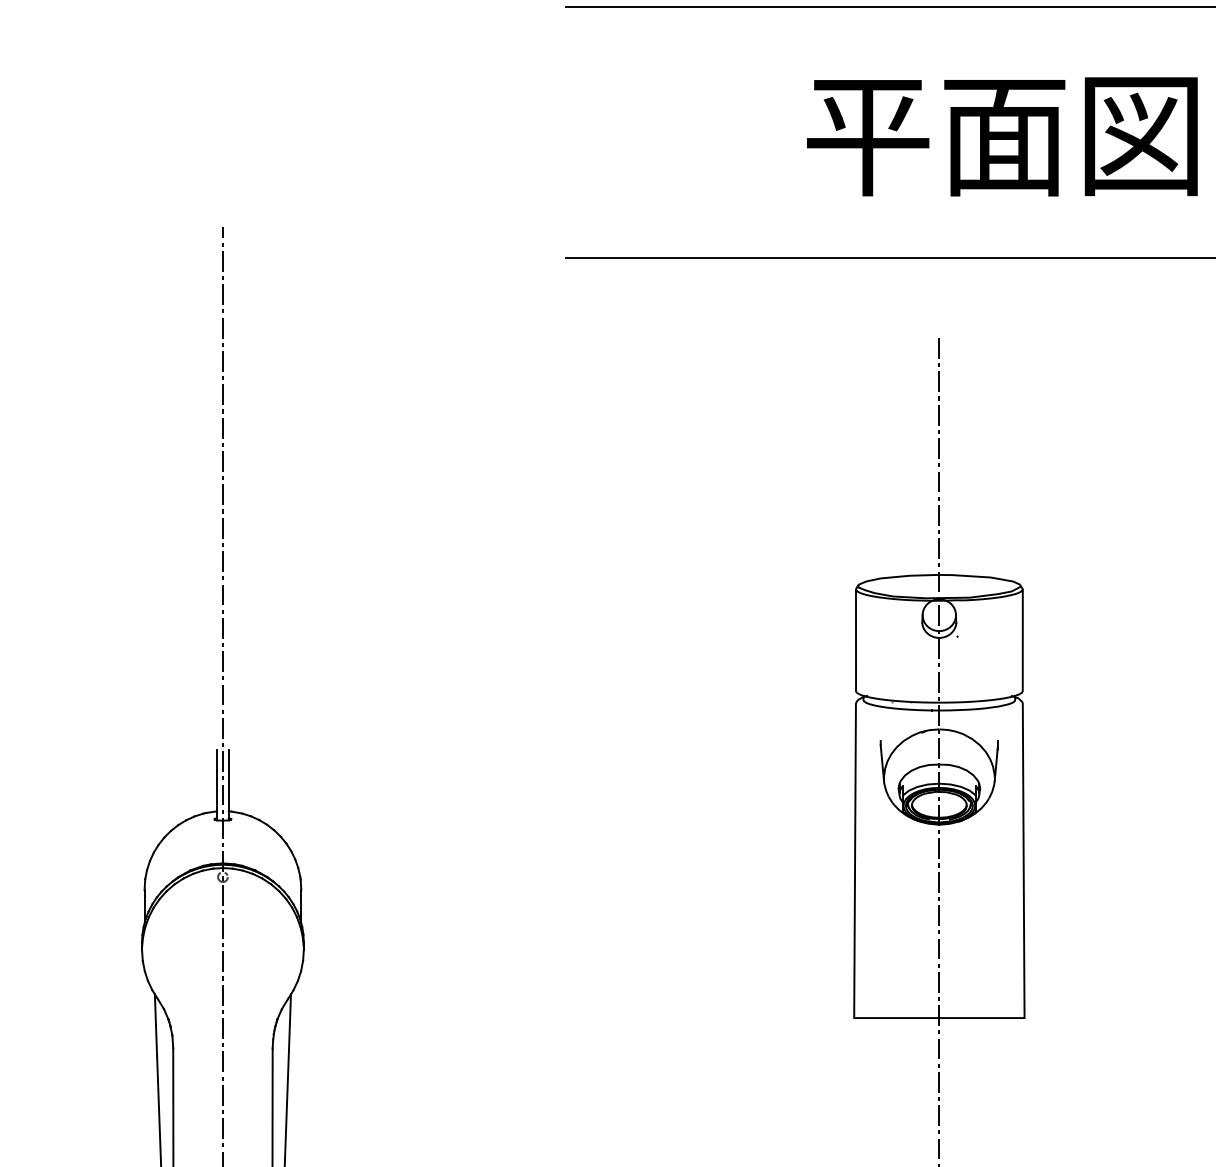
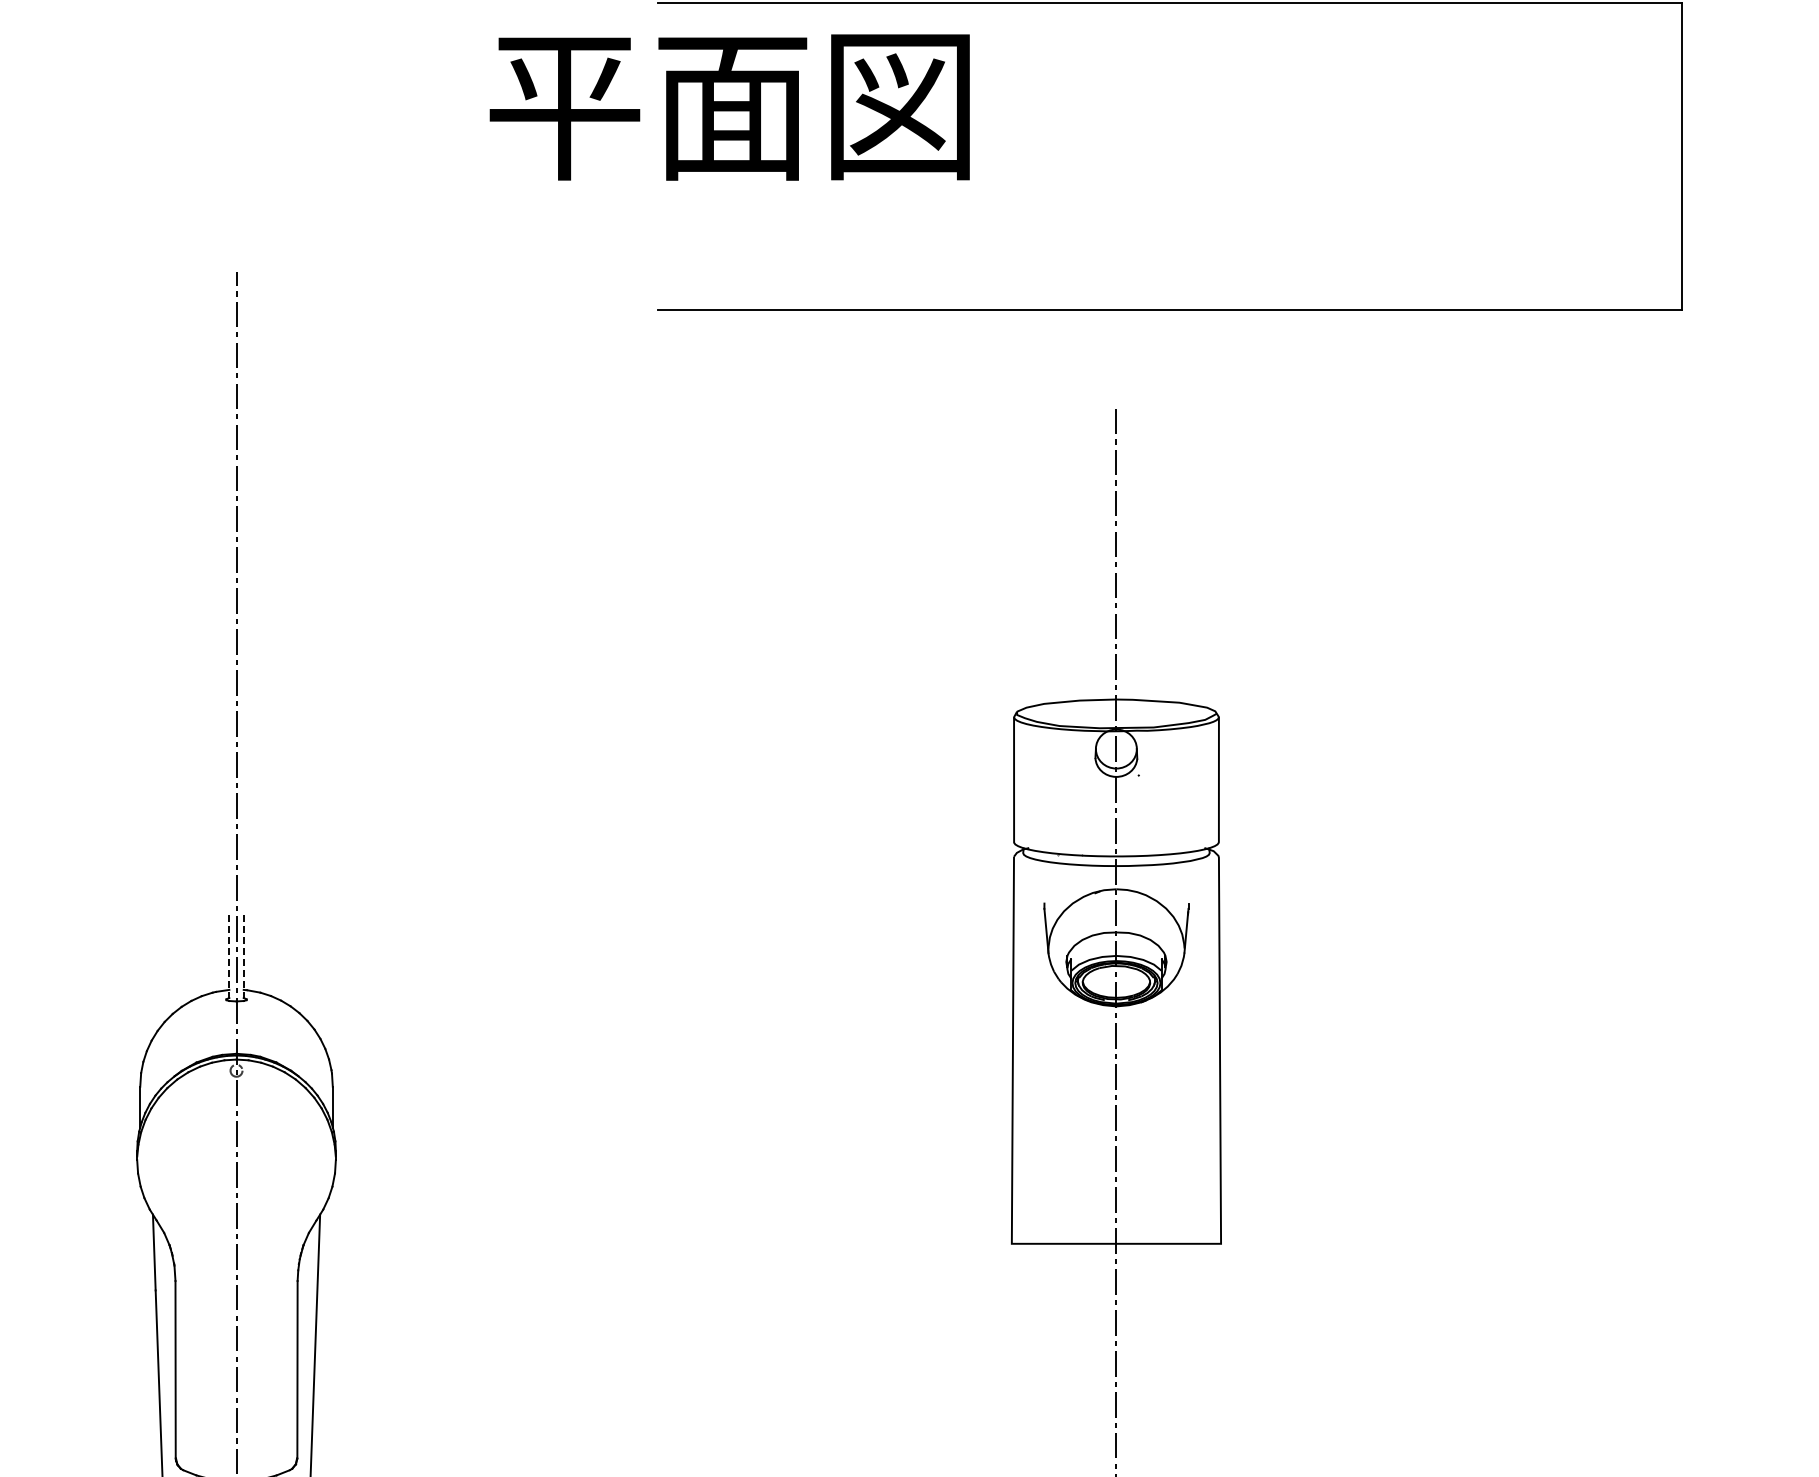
text: (1002, 136) -> (729, 107), moved
line: (217, 785) -> (229, 958), solid -> dashed
line: (228, 785) -> (243, 958), solid -> dashed

